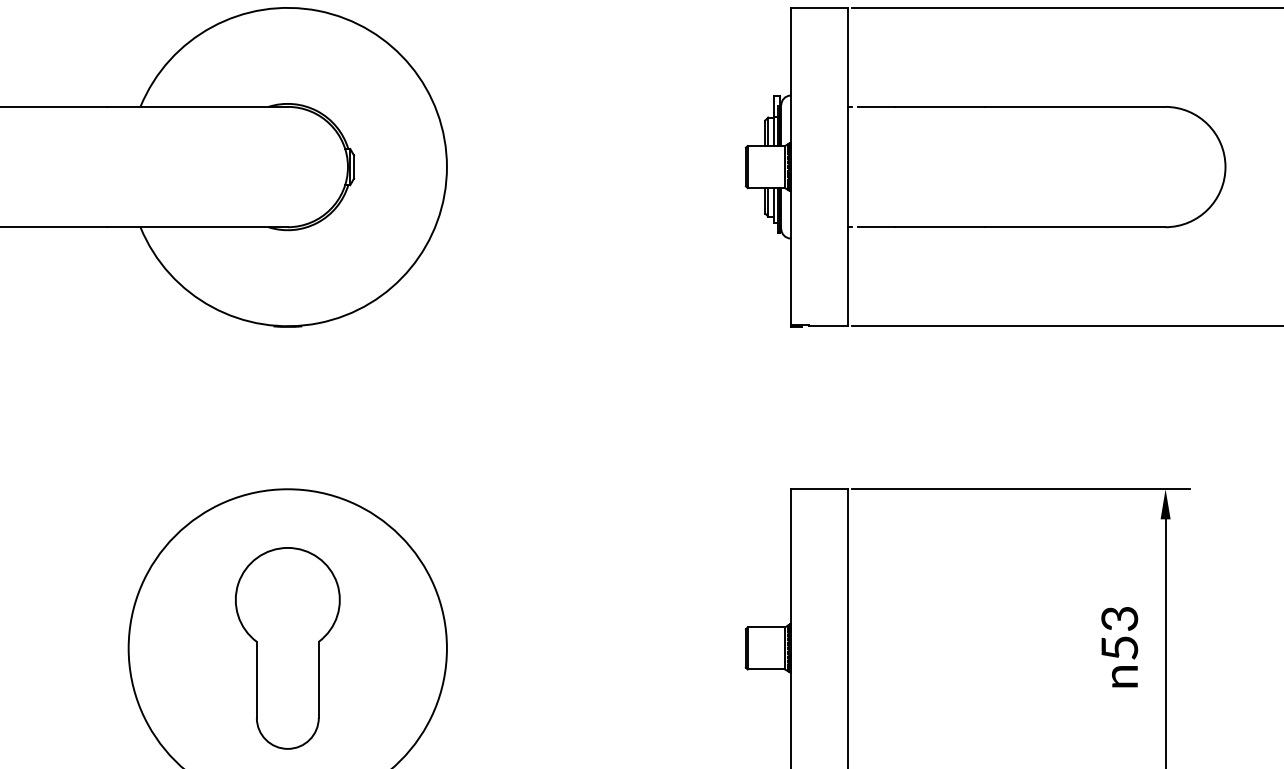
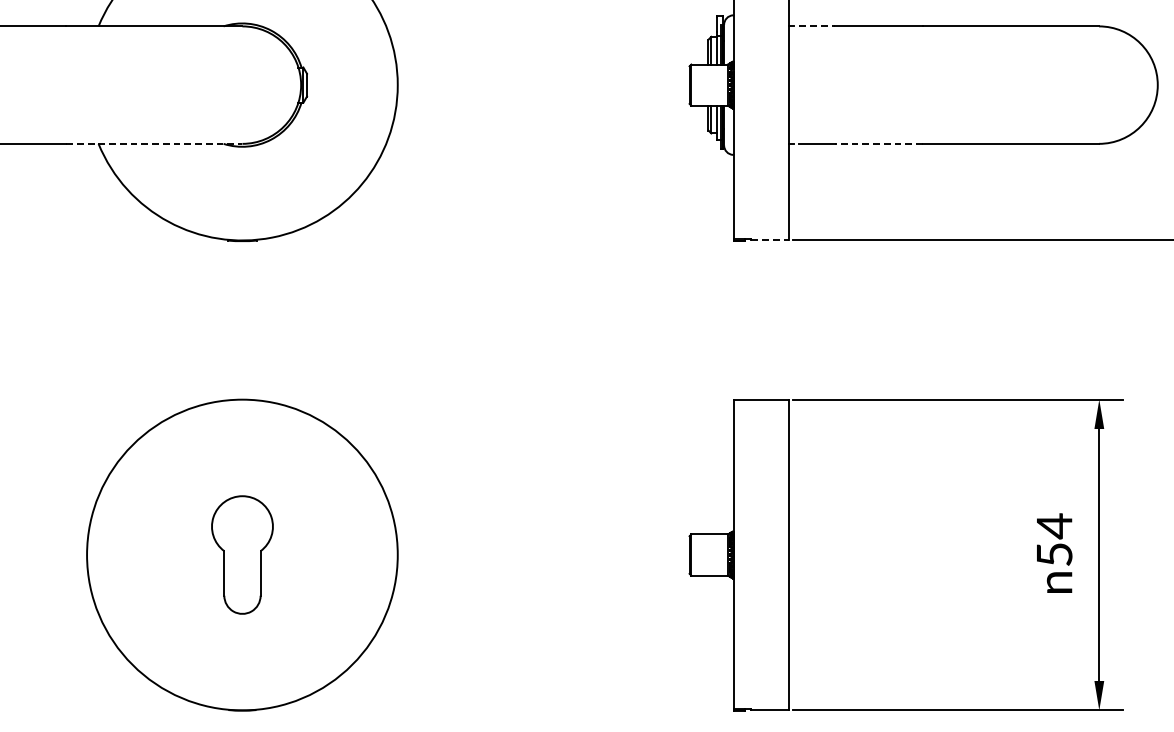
line: (877, 106) -> (818, 26), solid -> dashed
line: (198, 227) -> (155, 144), solid -> dashed
line: (939, 227) -> (878, 144), solid -> dashed
line: (828, 326) -> (770, 240), solid -> dashed
text: (1119, 618) -> (1054, 525), 53 -> 54
part: (287, 648) -> (242, 555), size x0.6

